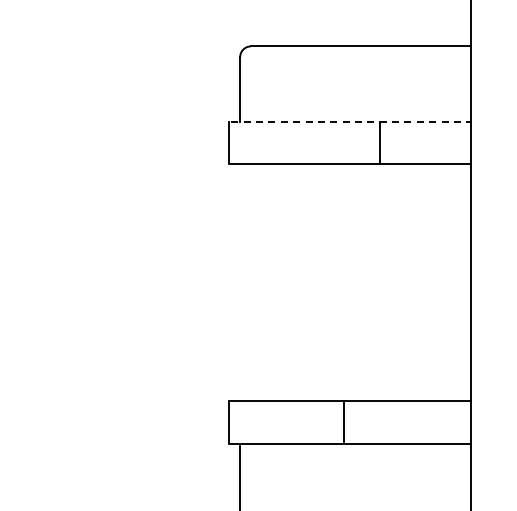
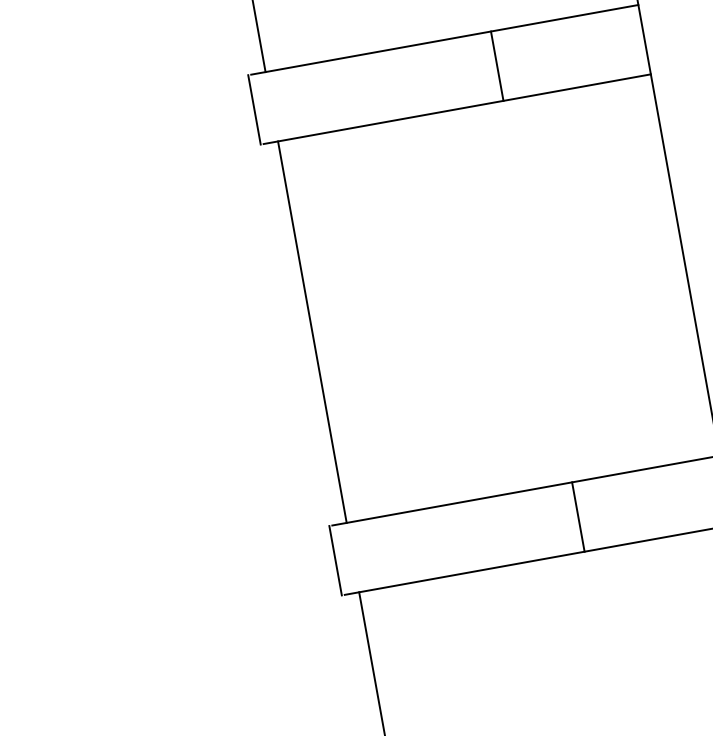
line: (351, 121) -> (445, 39), dashed -> solid
line: (240, 282) -> (312, 331), added
line: (343, 421) -> (577, 516), moved

